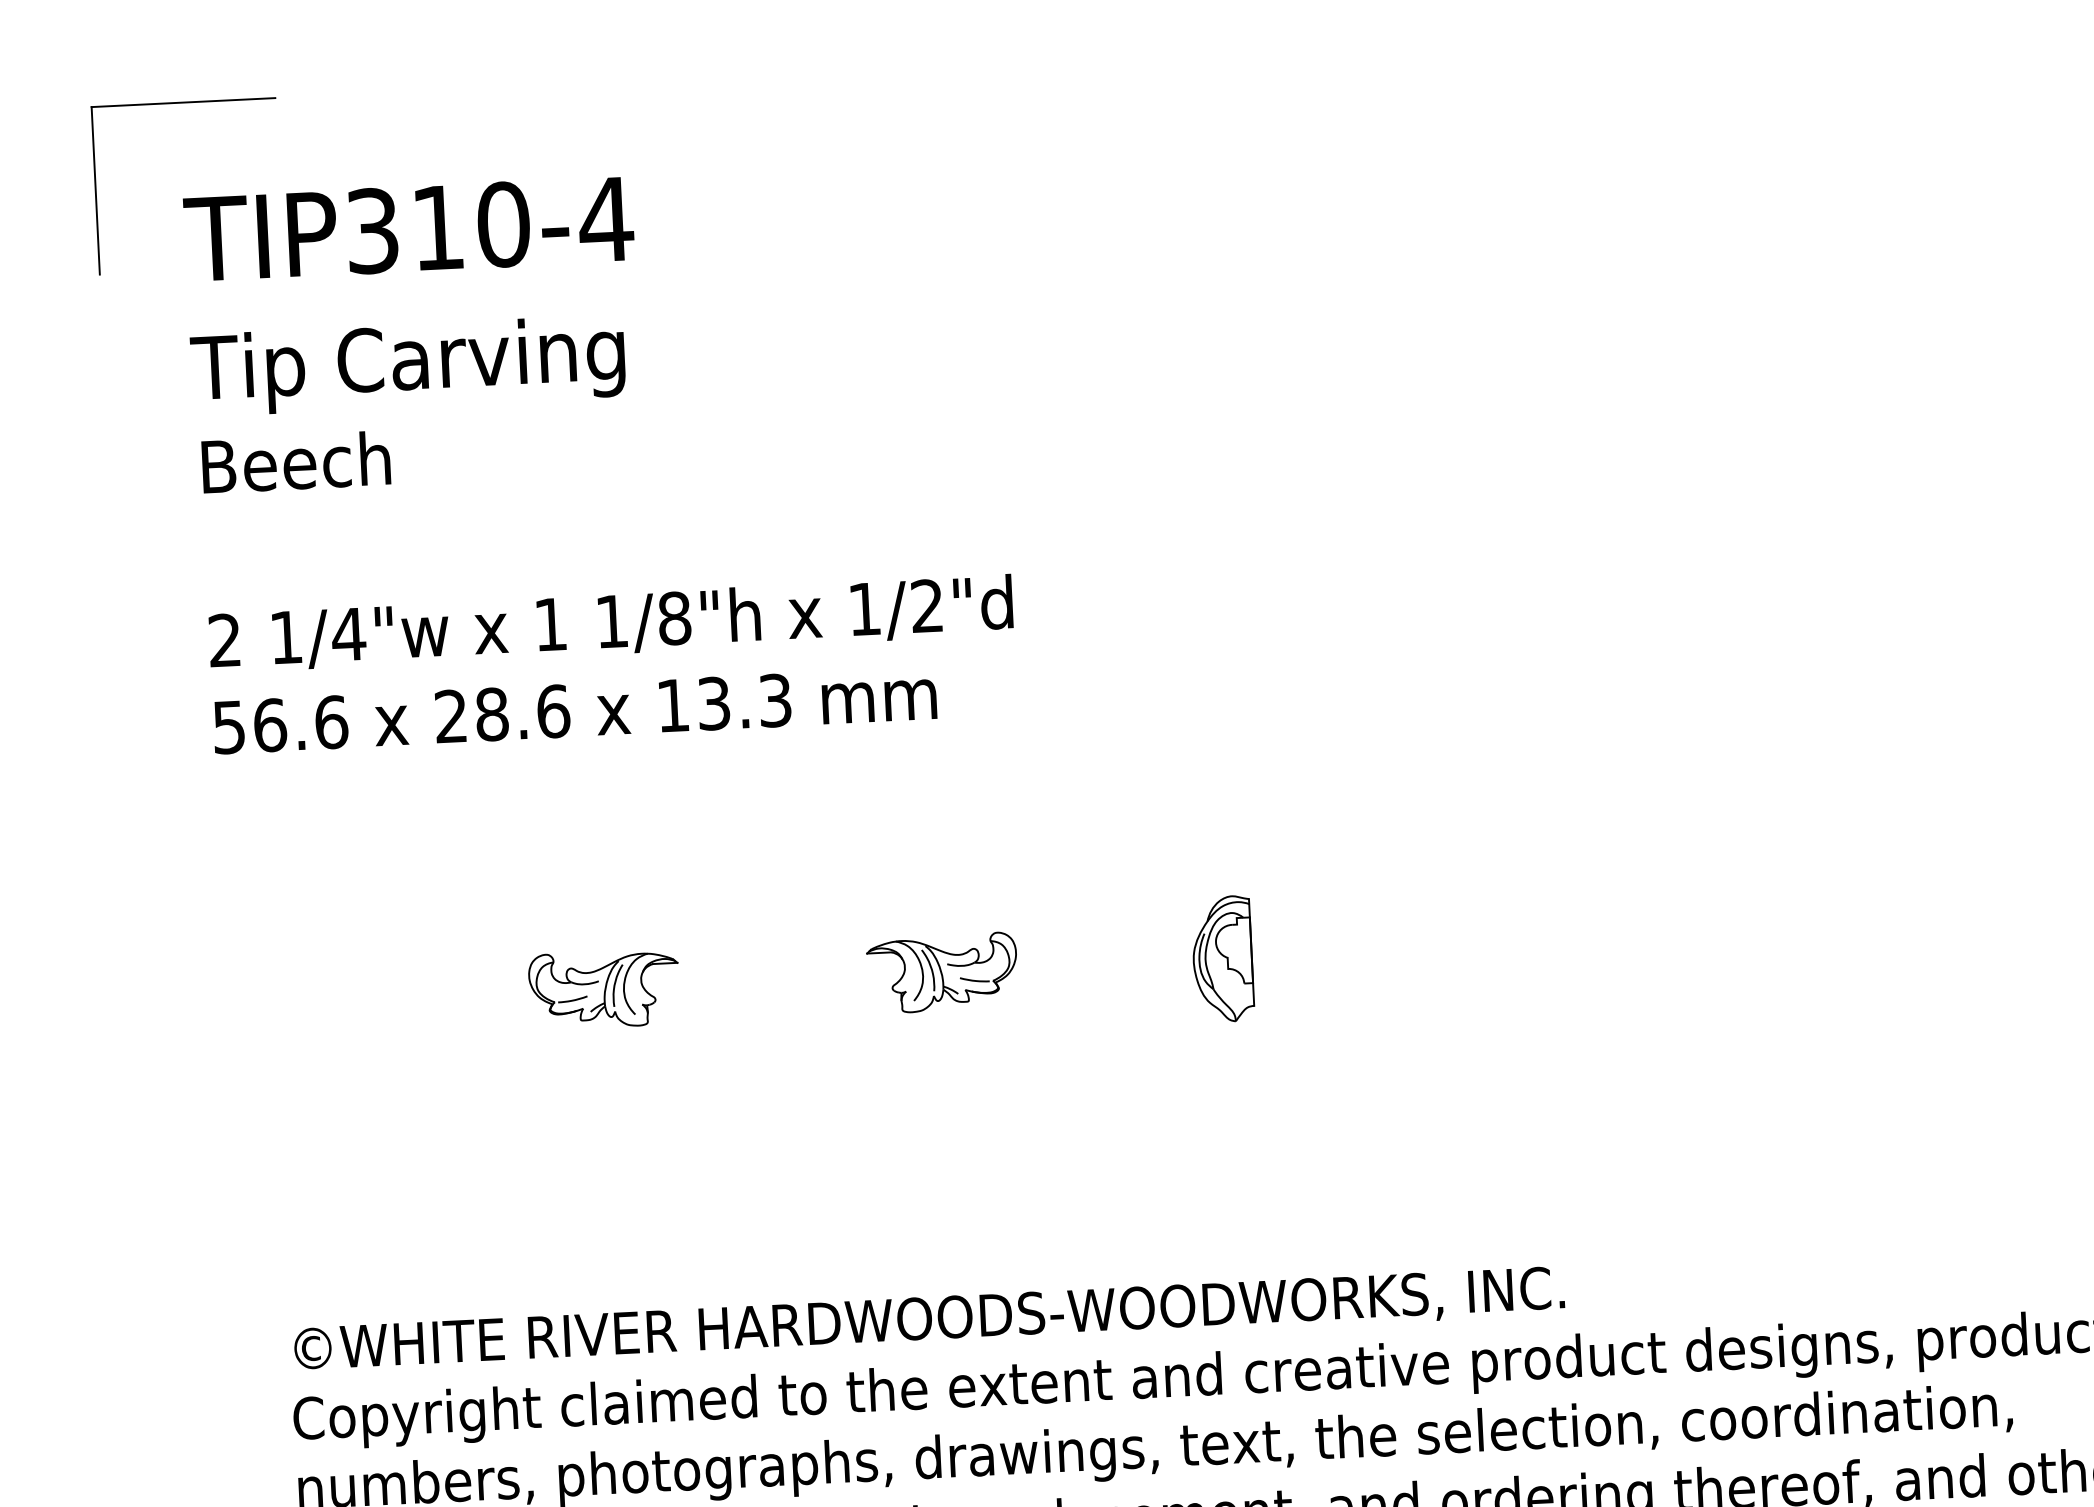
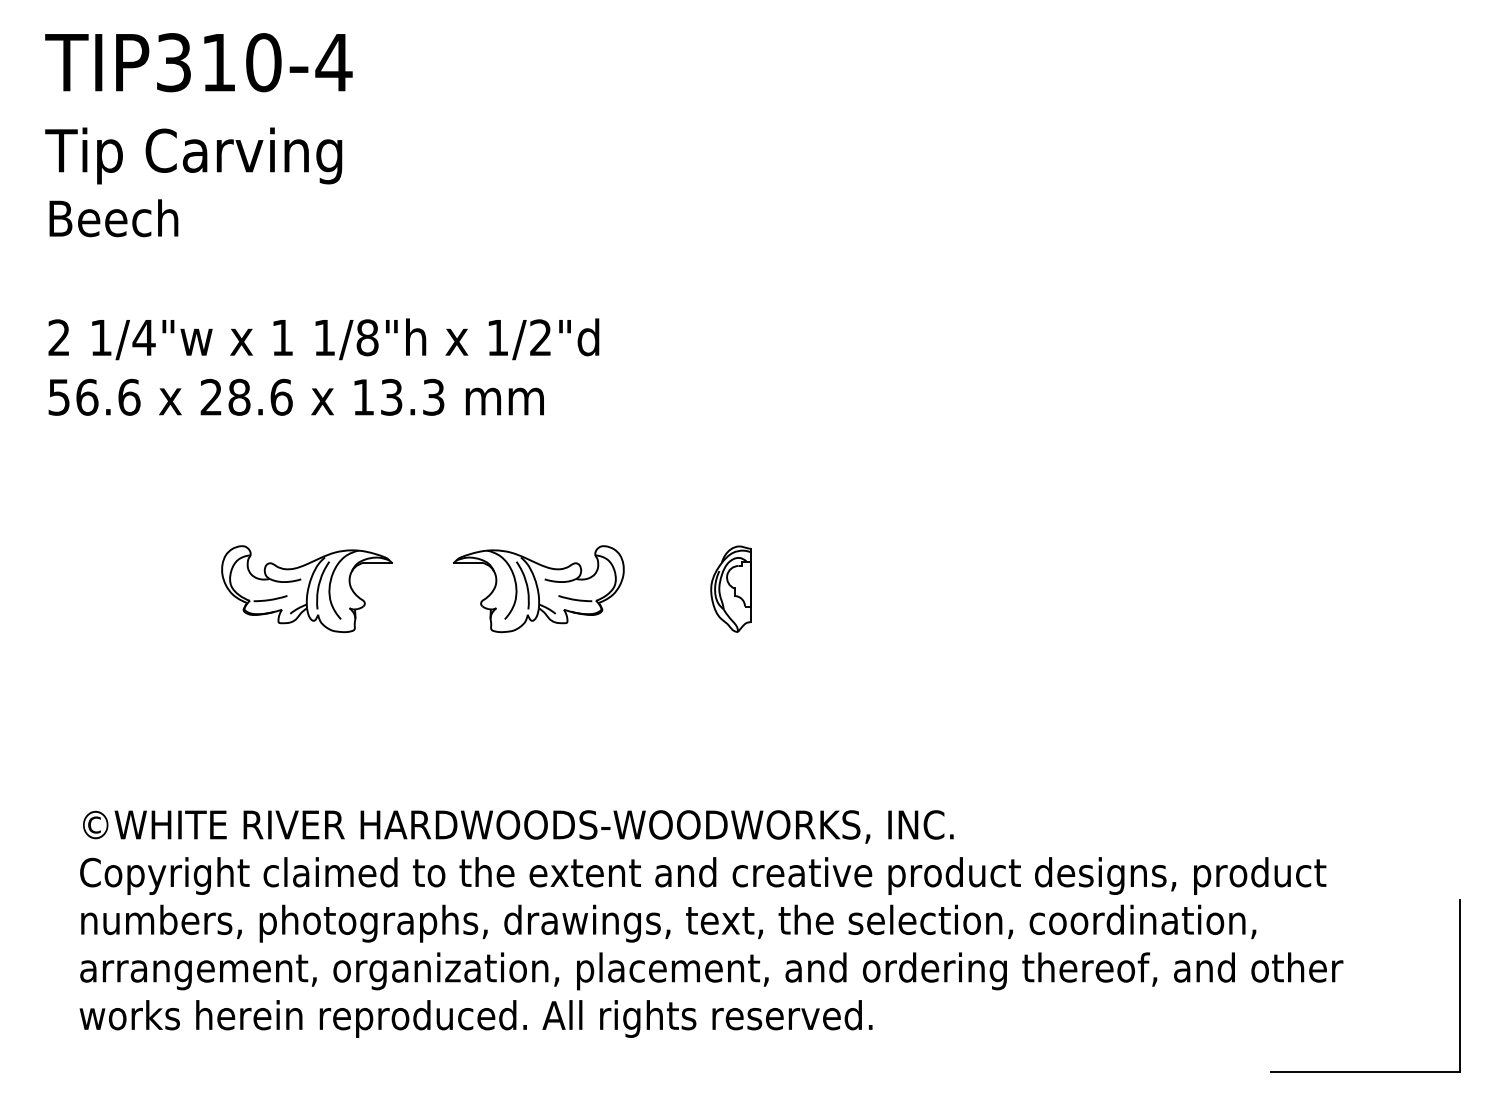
part: (941, 973) -> (538, 589), size x1.67
part: (603, 989) -> (306, 589), size x1.67

